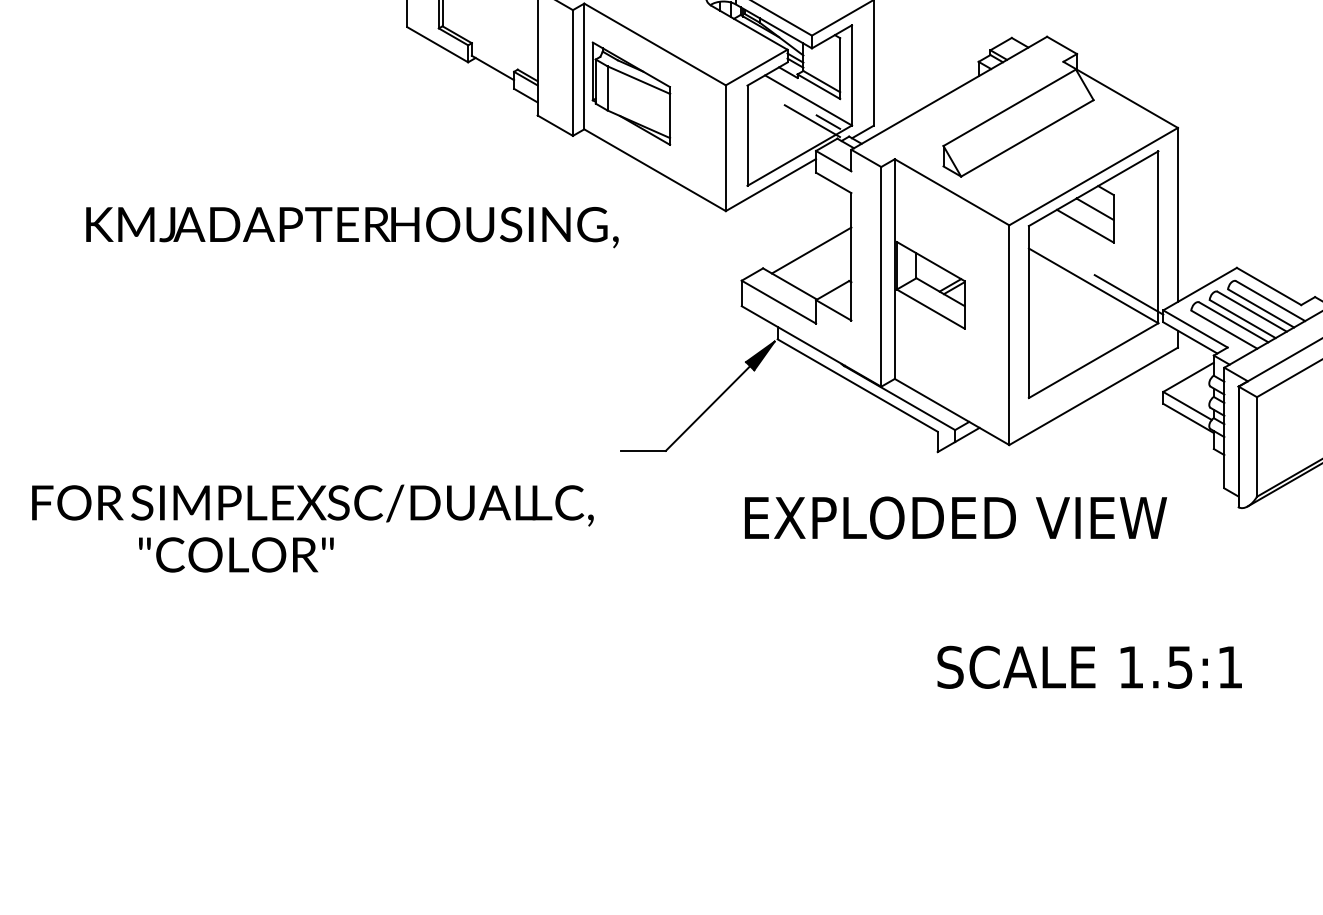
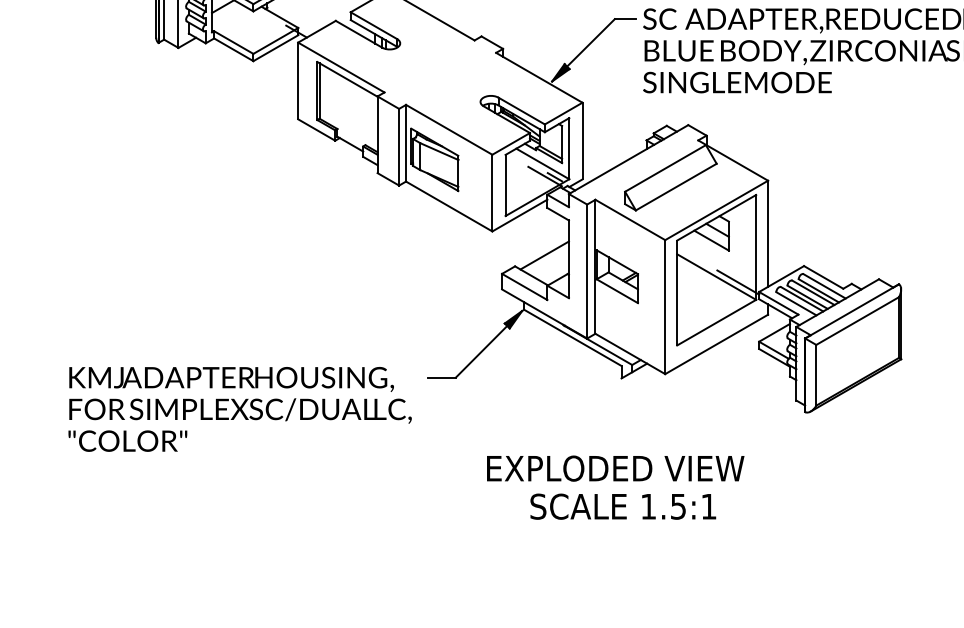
text: (352, 227) -> (231, 379), moved
text: (955, 517) -> (615, 468), moved
text: (235, 553) -> (127, 440), moved
text: (1090, 667) -> (623, 506), moved

